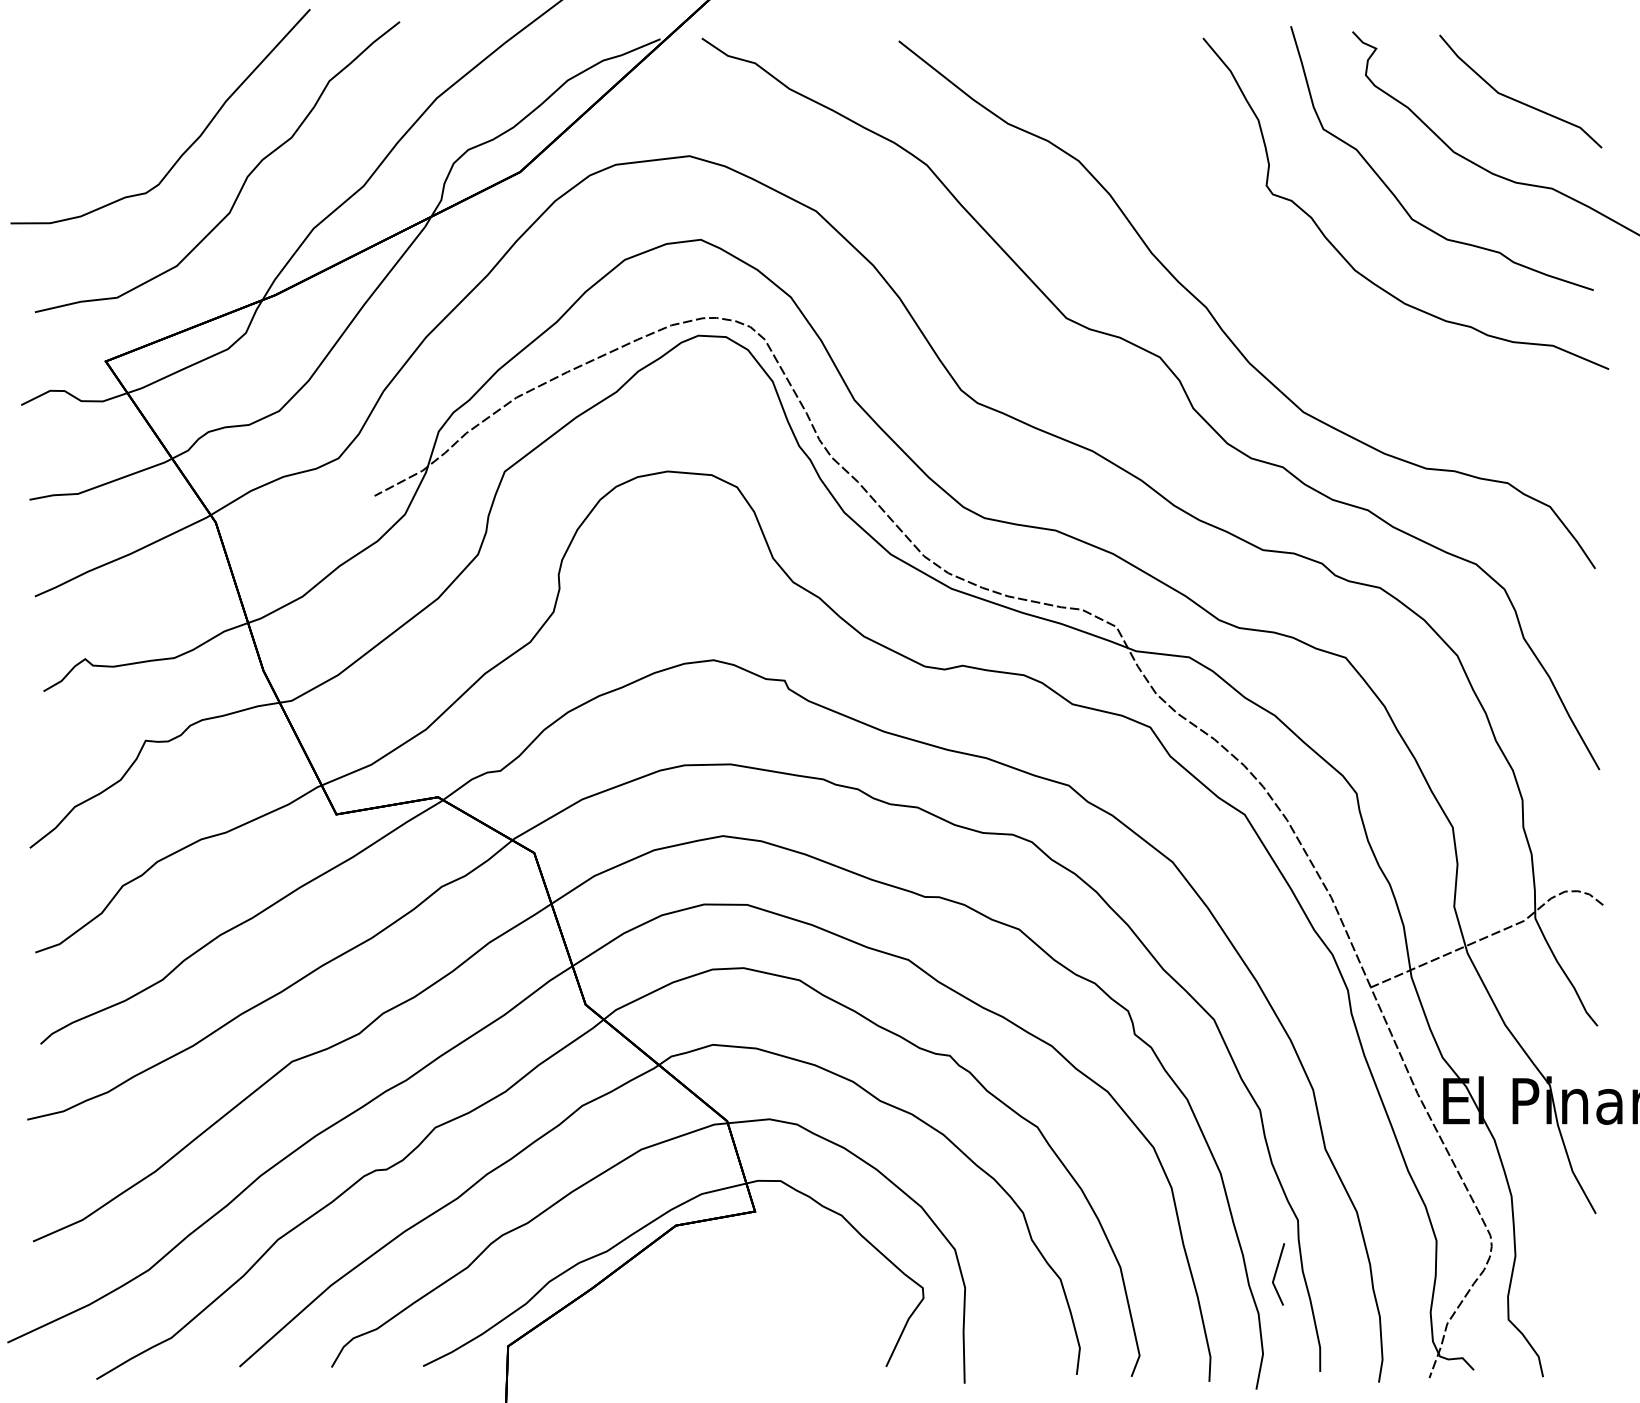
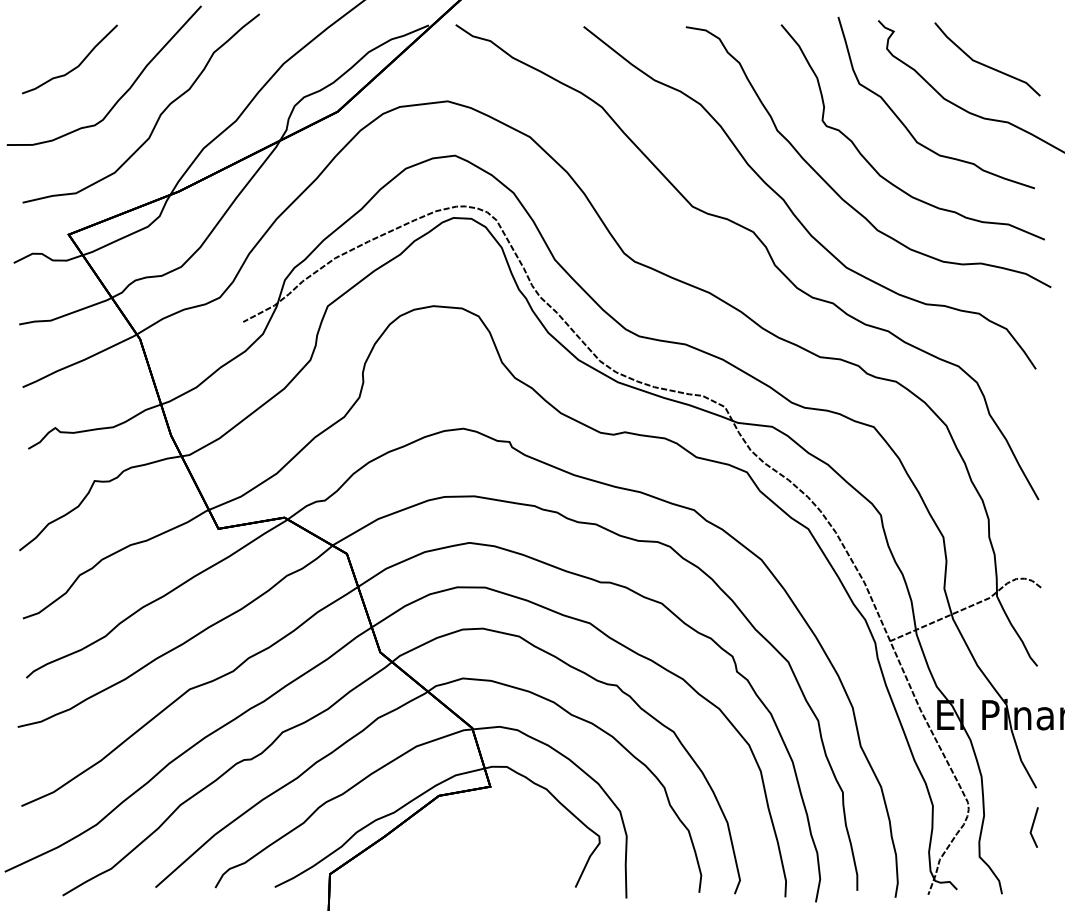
curve: (114, 104) -> (74, 67), added
curve: (1286, 293) -> (835, 190), added
line: (1277, 1274) -> (1033, 827), moved

